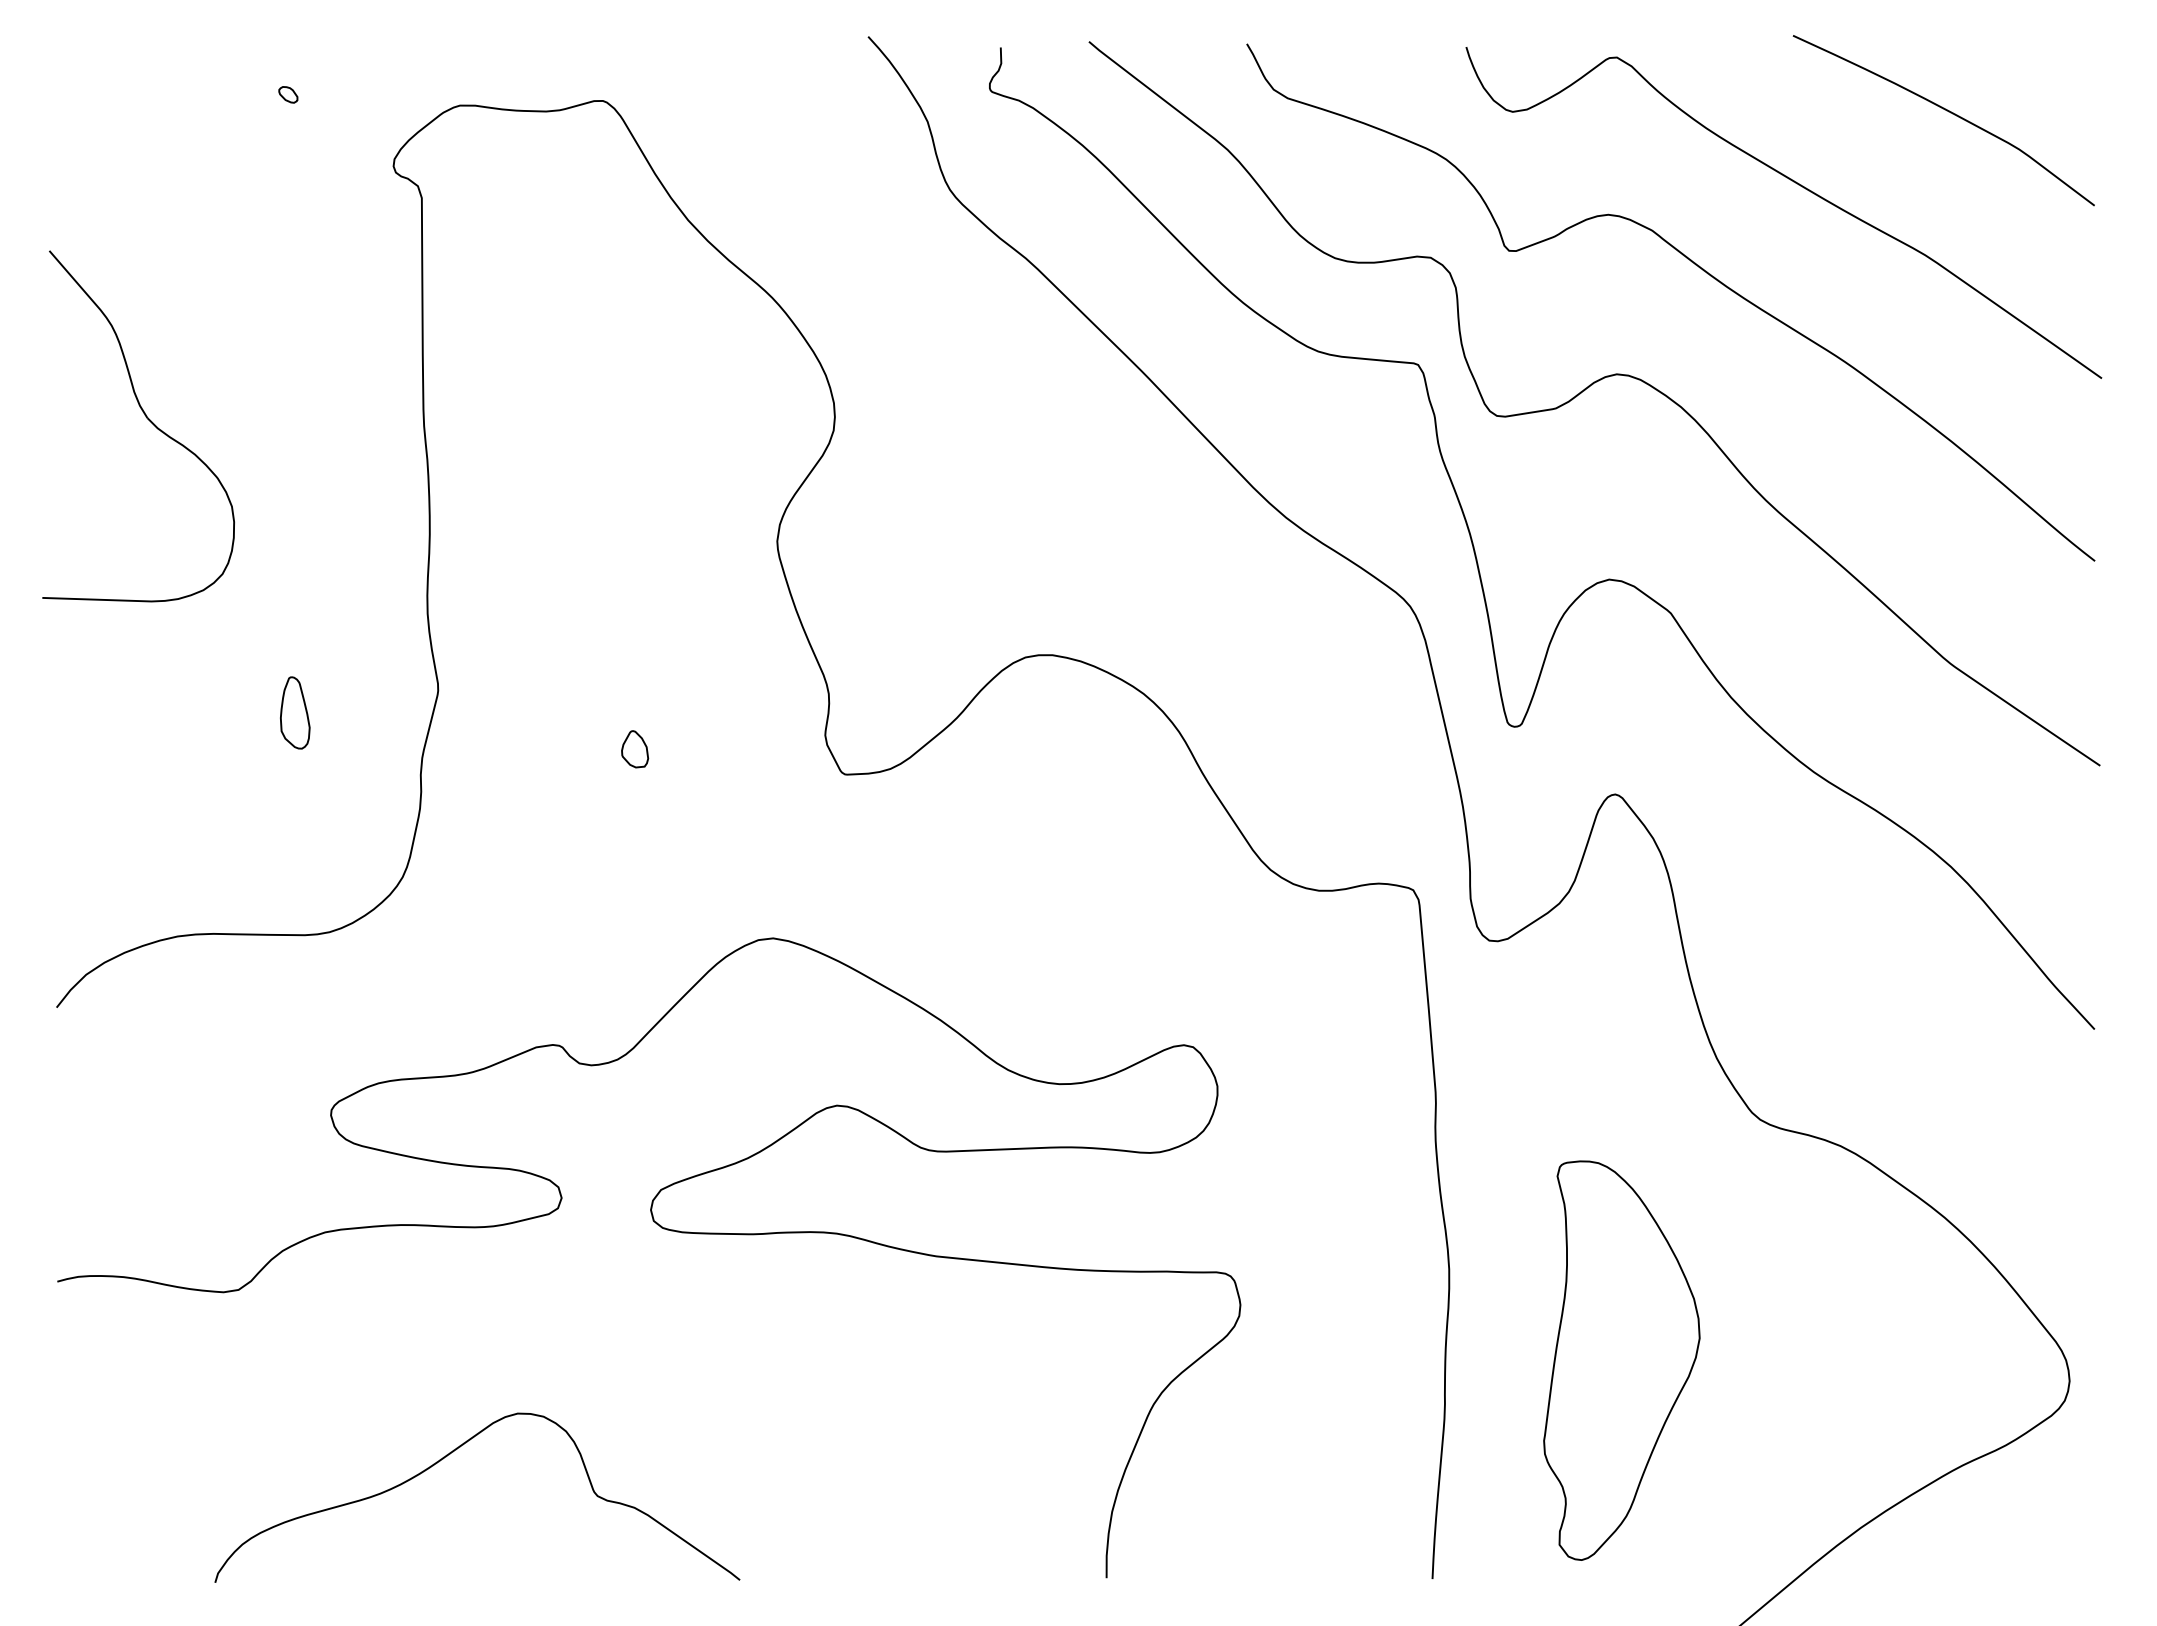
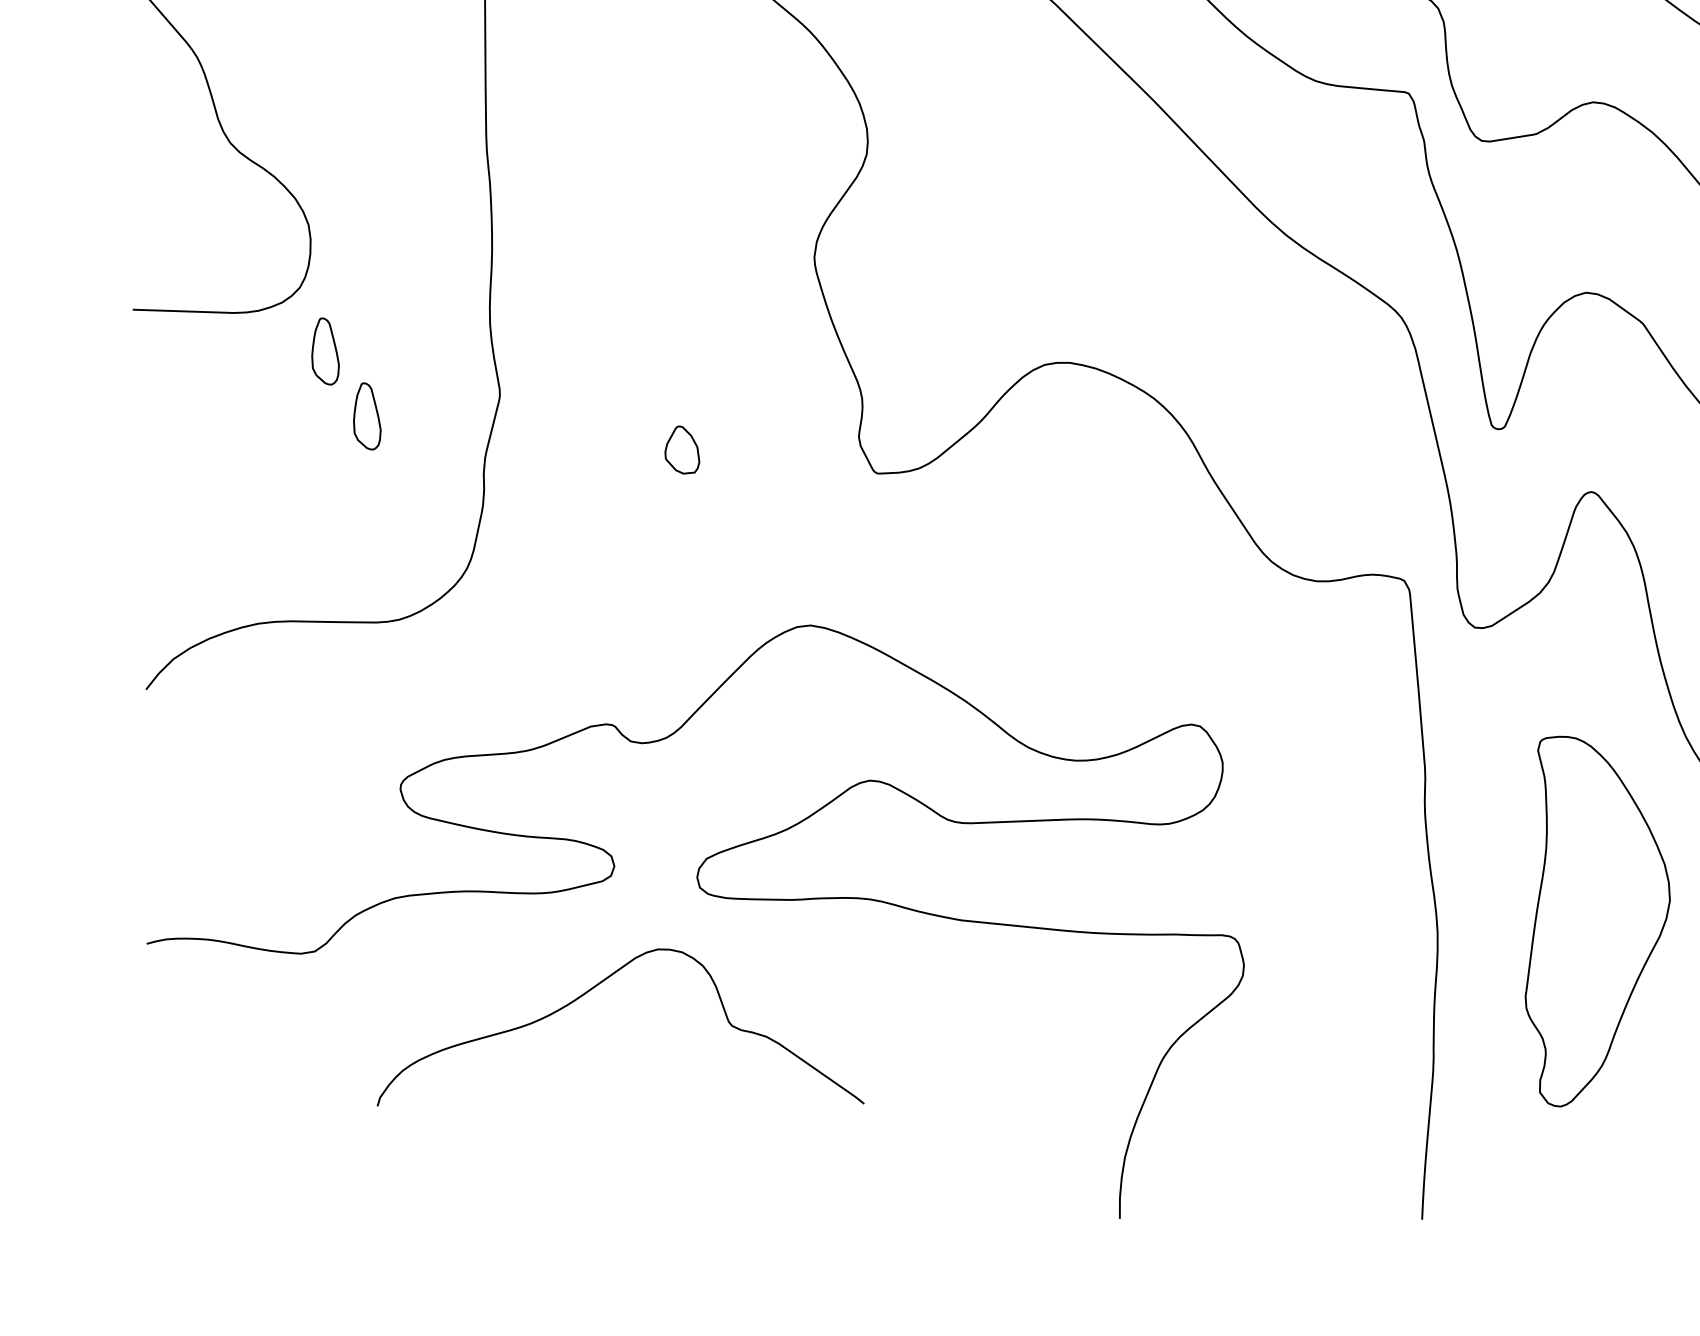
part: (250, 642) -> (325, 351), added
part: (635, 749) -> (682, 450), size x1.4
part: (1621, 1360) -> (1597, 921), moved
curve: (446, 1457) -> (592, 990), moved

